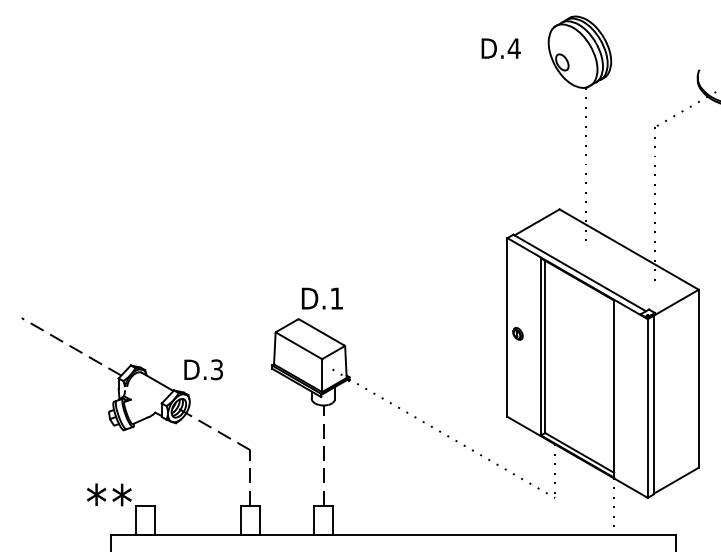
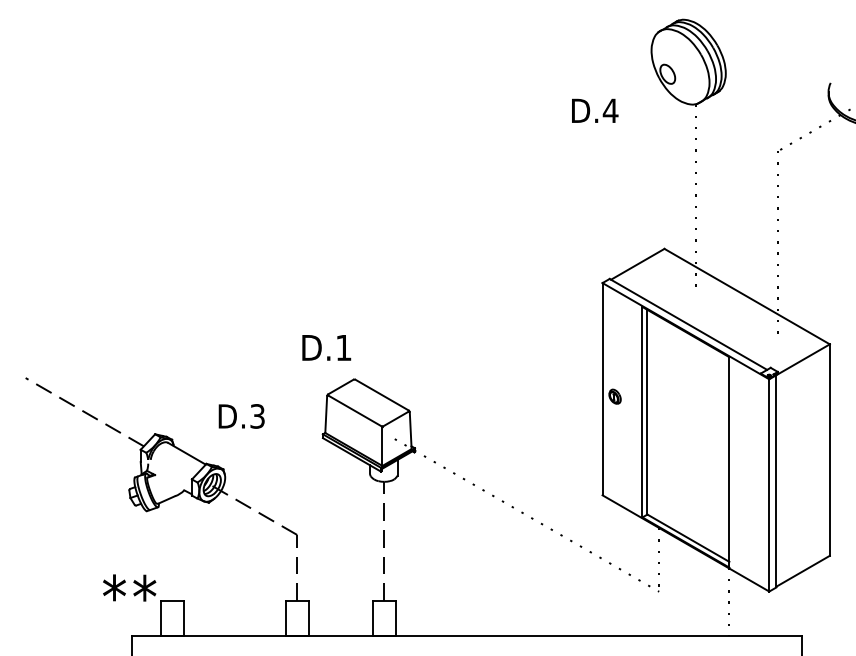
text: (501, 48) -> (595, 110), moved
text: (322, 298) -> (326, 347), moved
text: (203, 369) -> (241, 416), moved

